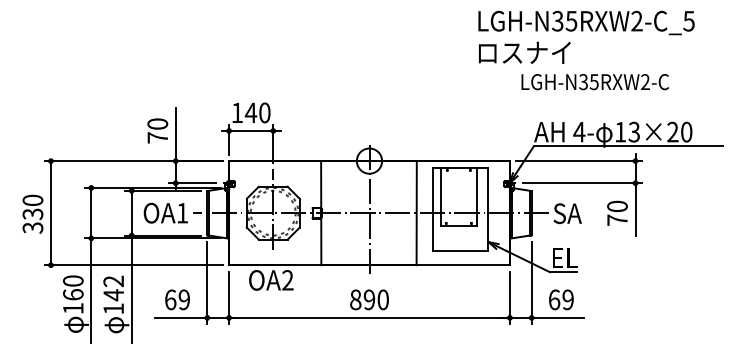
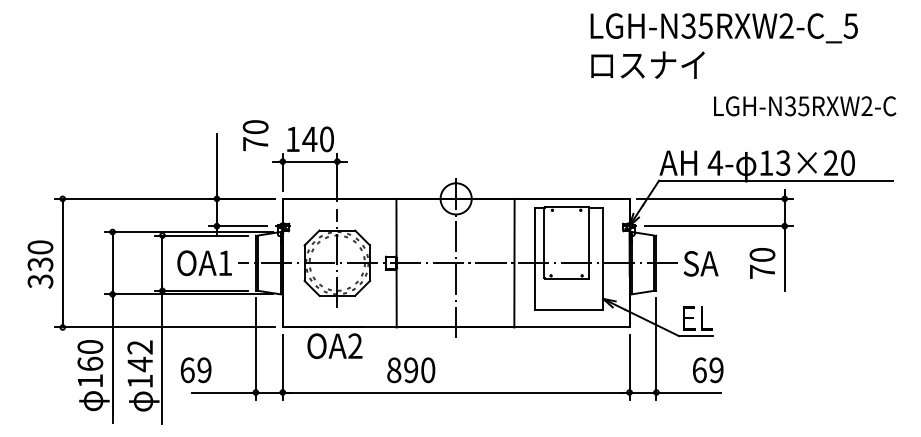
text: (595, 82) -> (805, 106), moved
text: (157, 130) -> (255, 135), moved
text: (177, 300) -> (195, 370), moved
text: (369, 300) -> (411, 370), moved
text: (561, 300) -> (708, 370), moved

